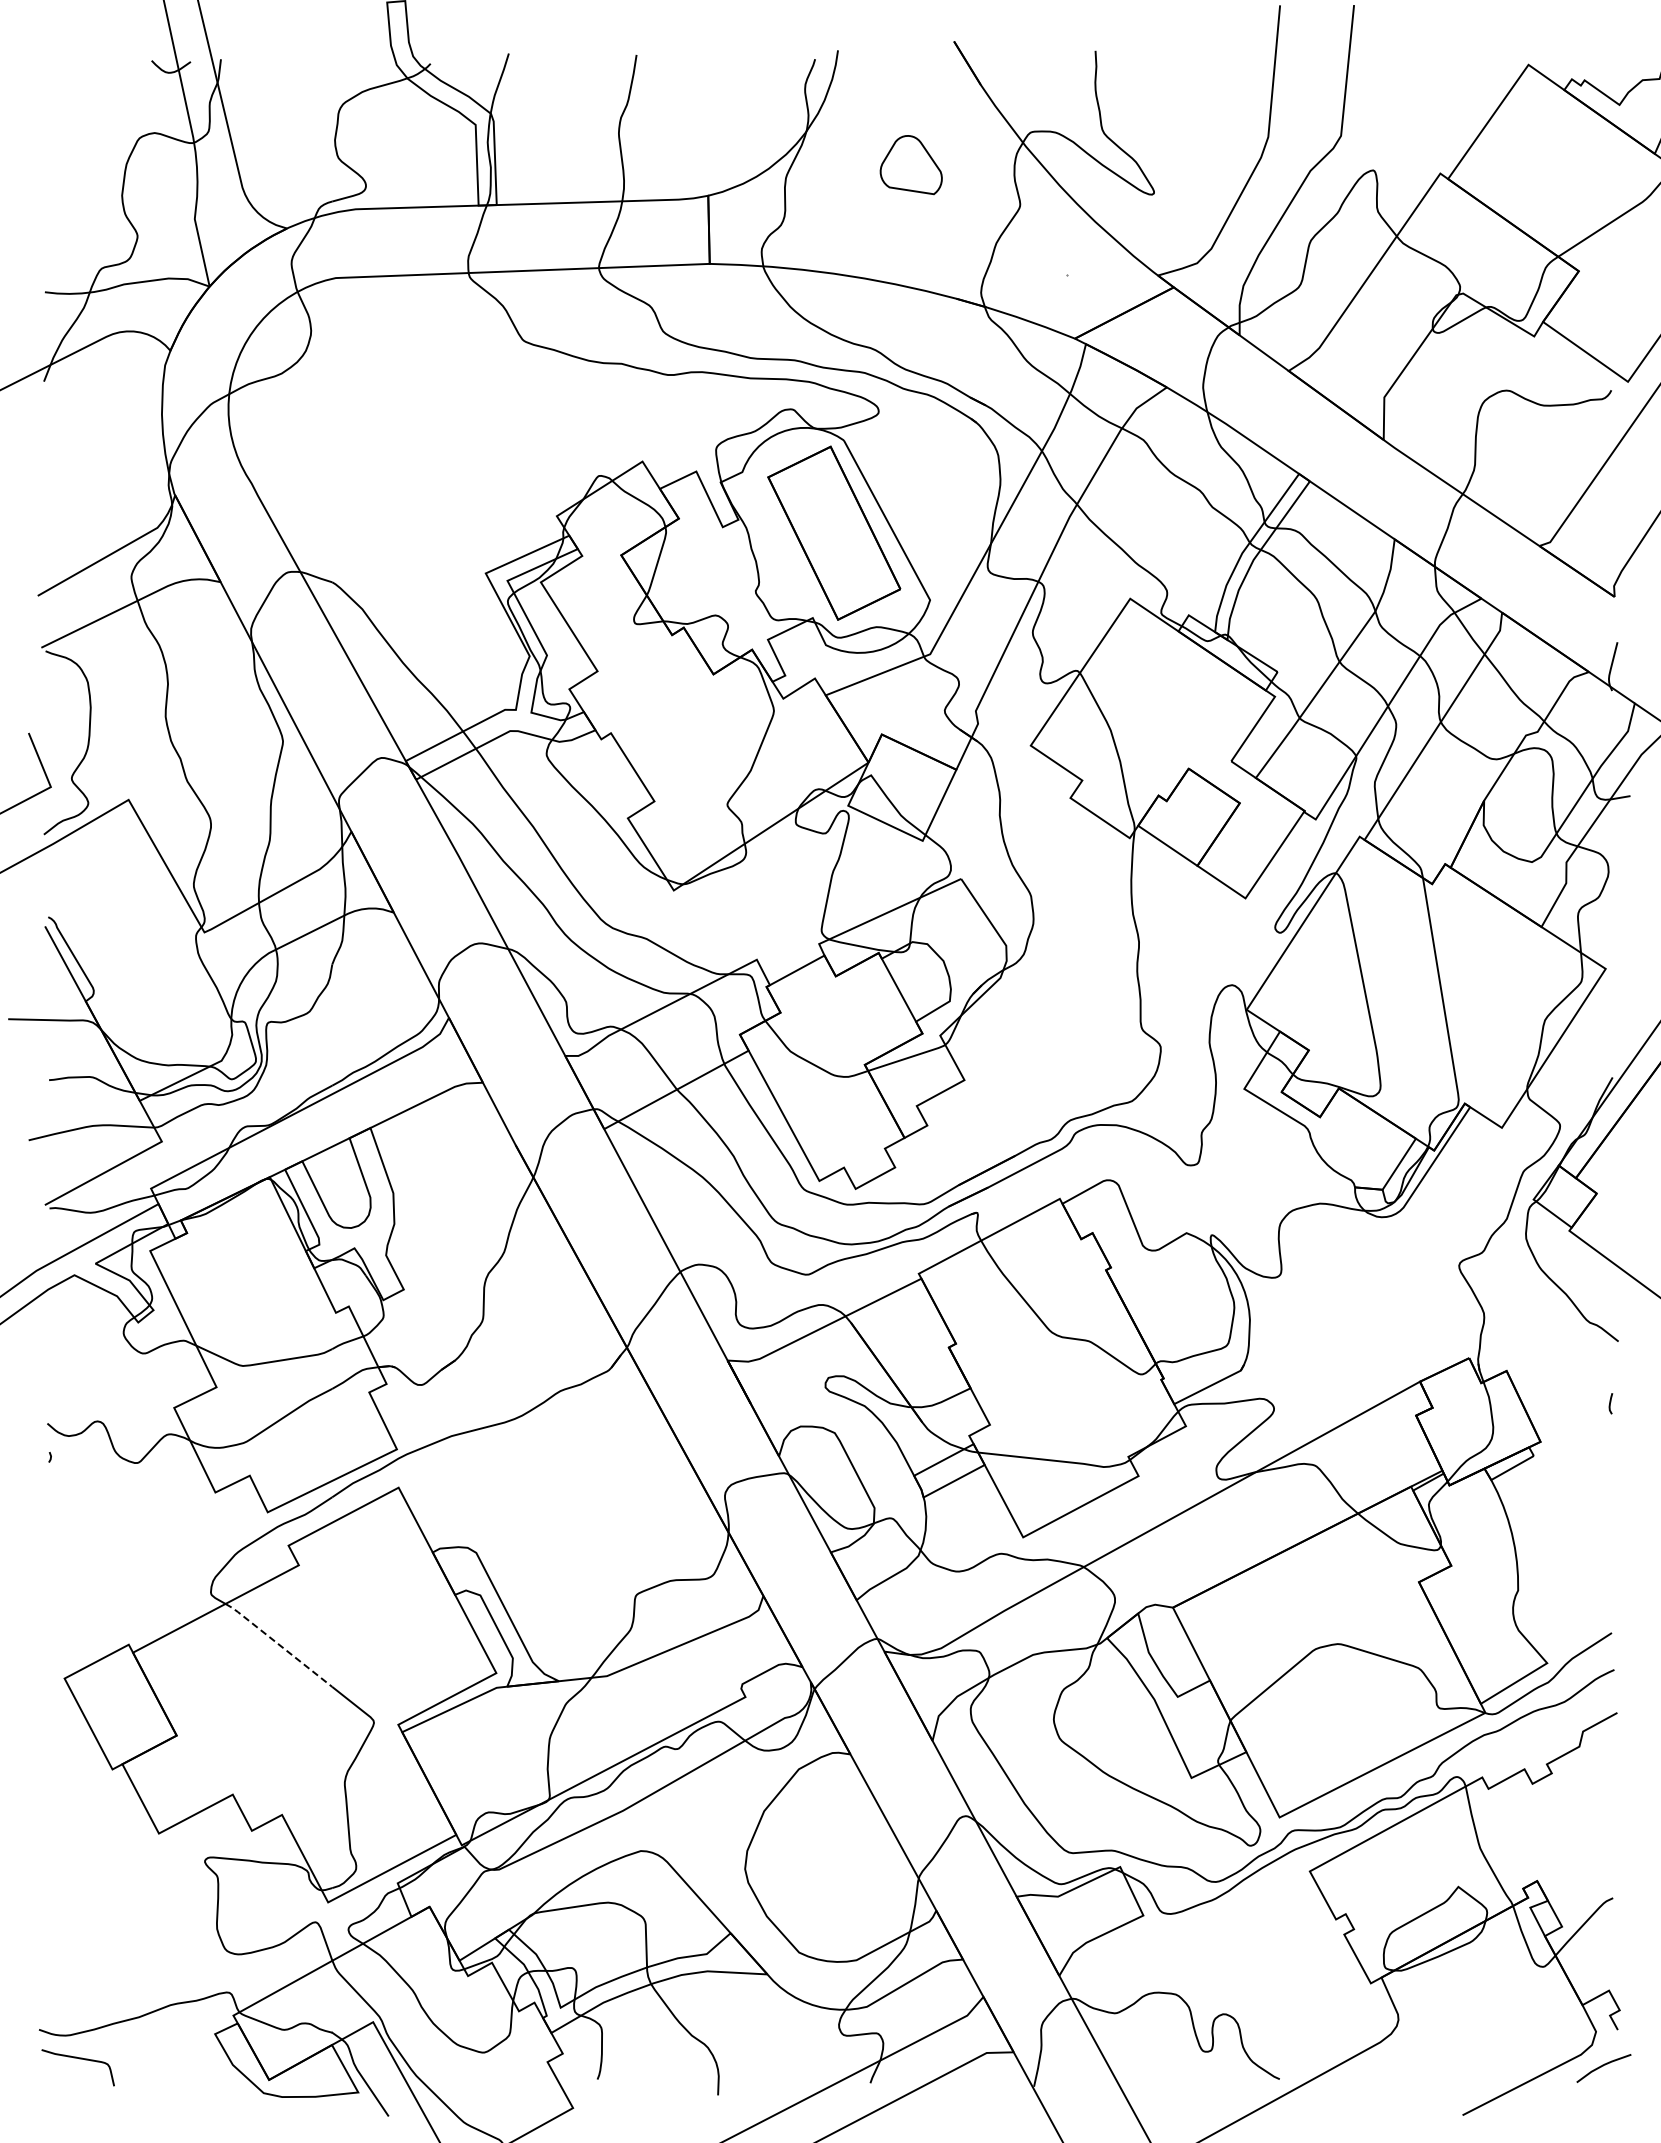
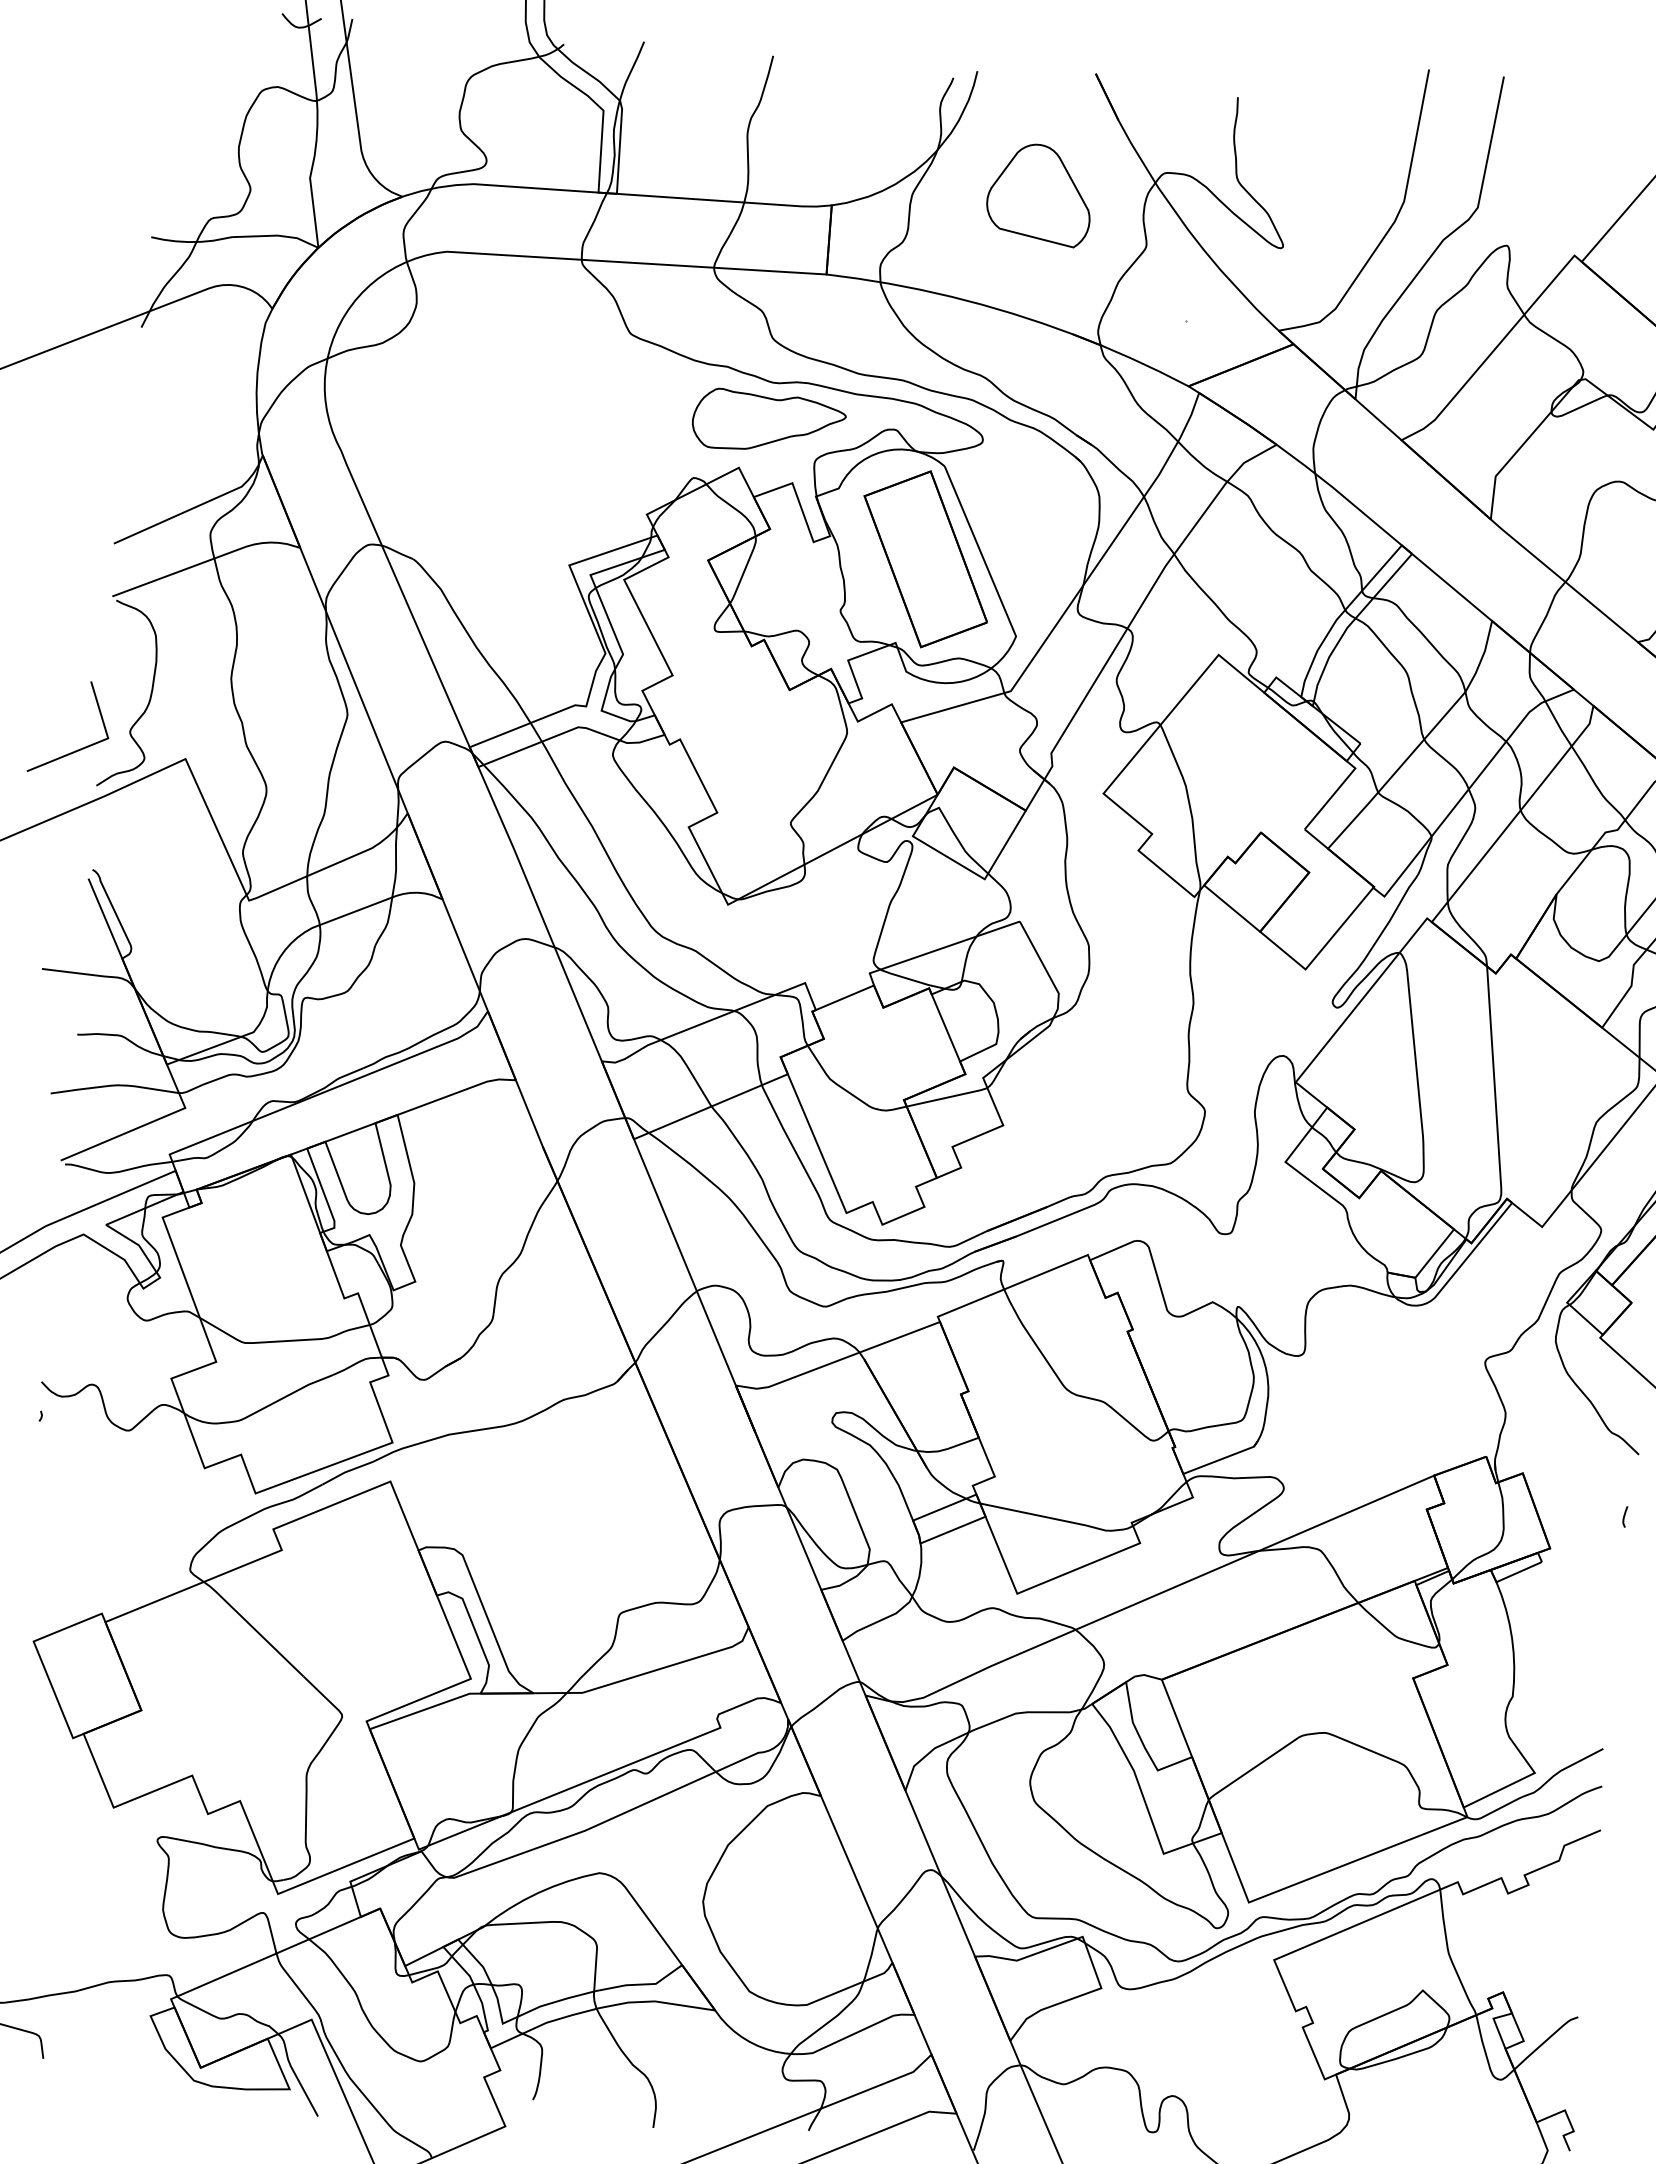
part: (911, 164) -> (1040, 193), size x1.67
part: (667, 415) -> (768, 423), added
line: (278, 1644) -> (253, 1628), dashed -> solid

